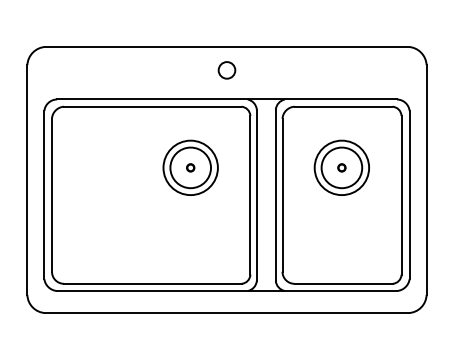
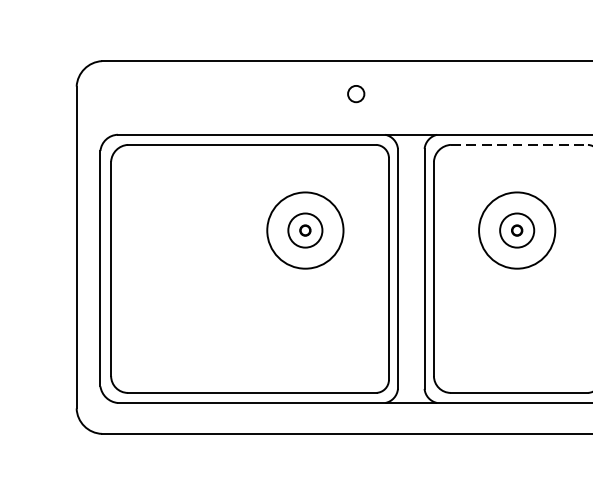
circle: (226, 70) -> (355, 94), size x0.7
line: (343, 106) -> (519, 144), solid -> dashed
circle: (190, 167) -> (305, 230), size x0.6
circle: (341, 167) -> (516, 230), size x0.6

